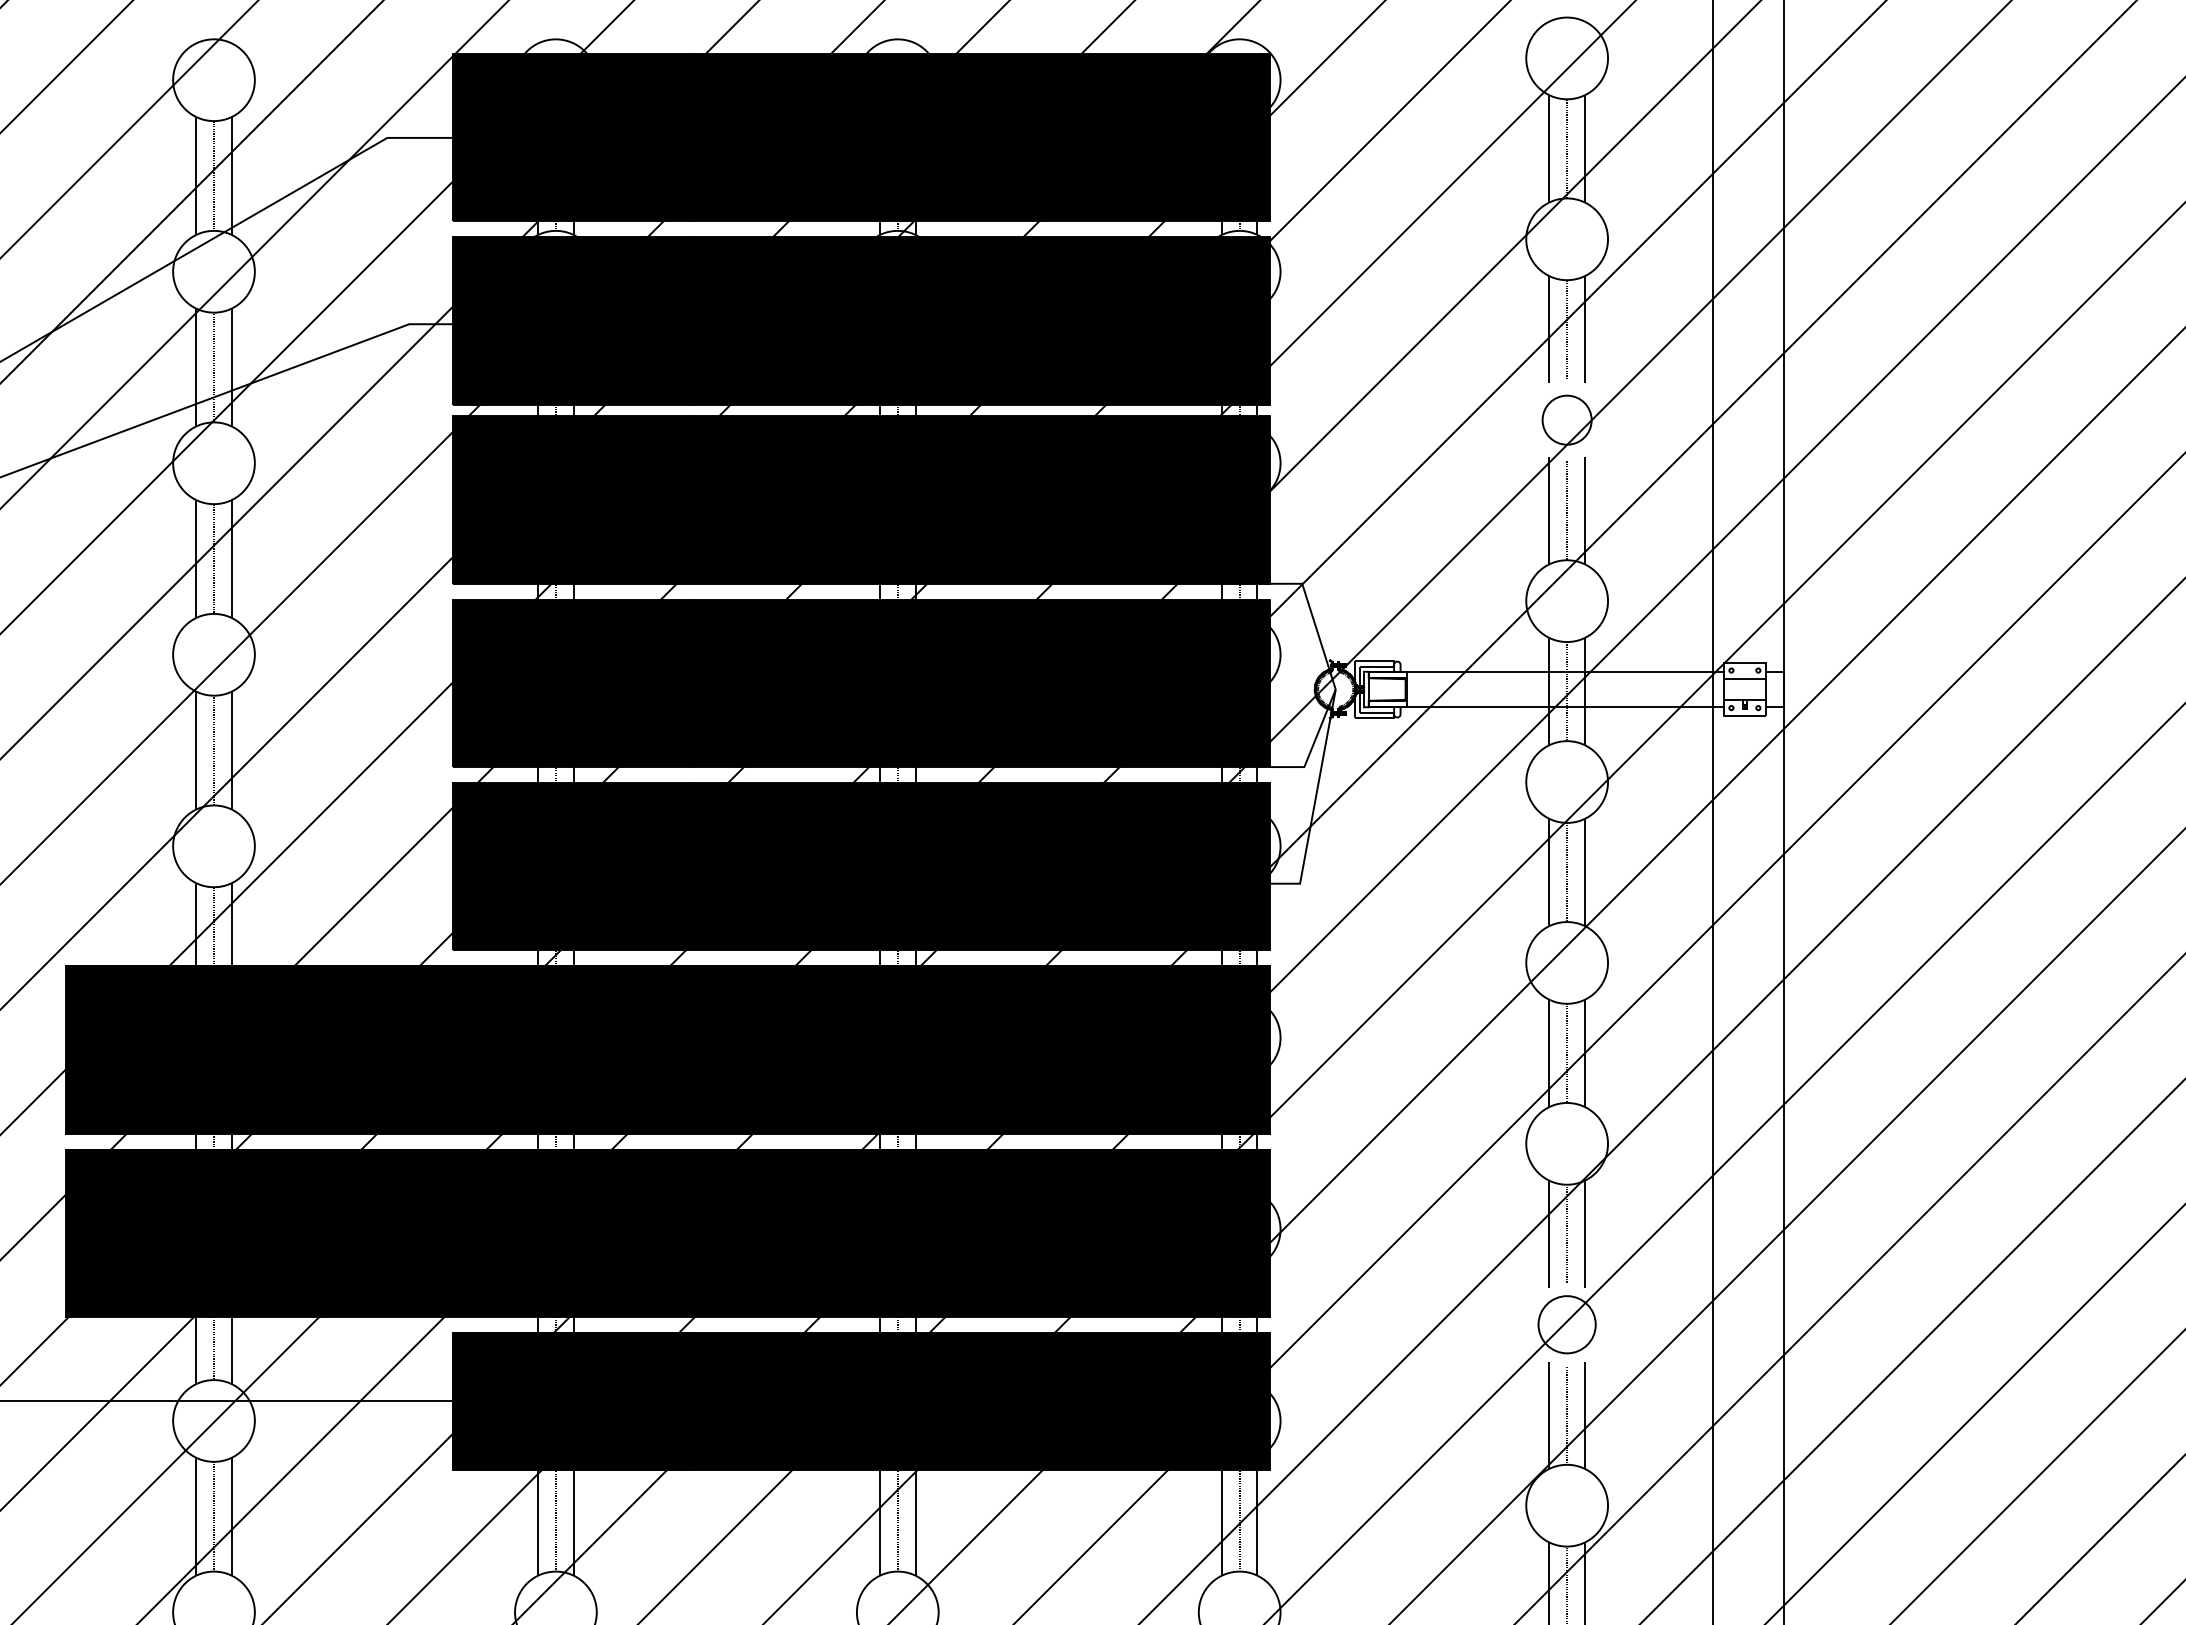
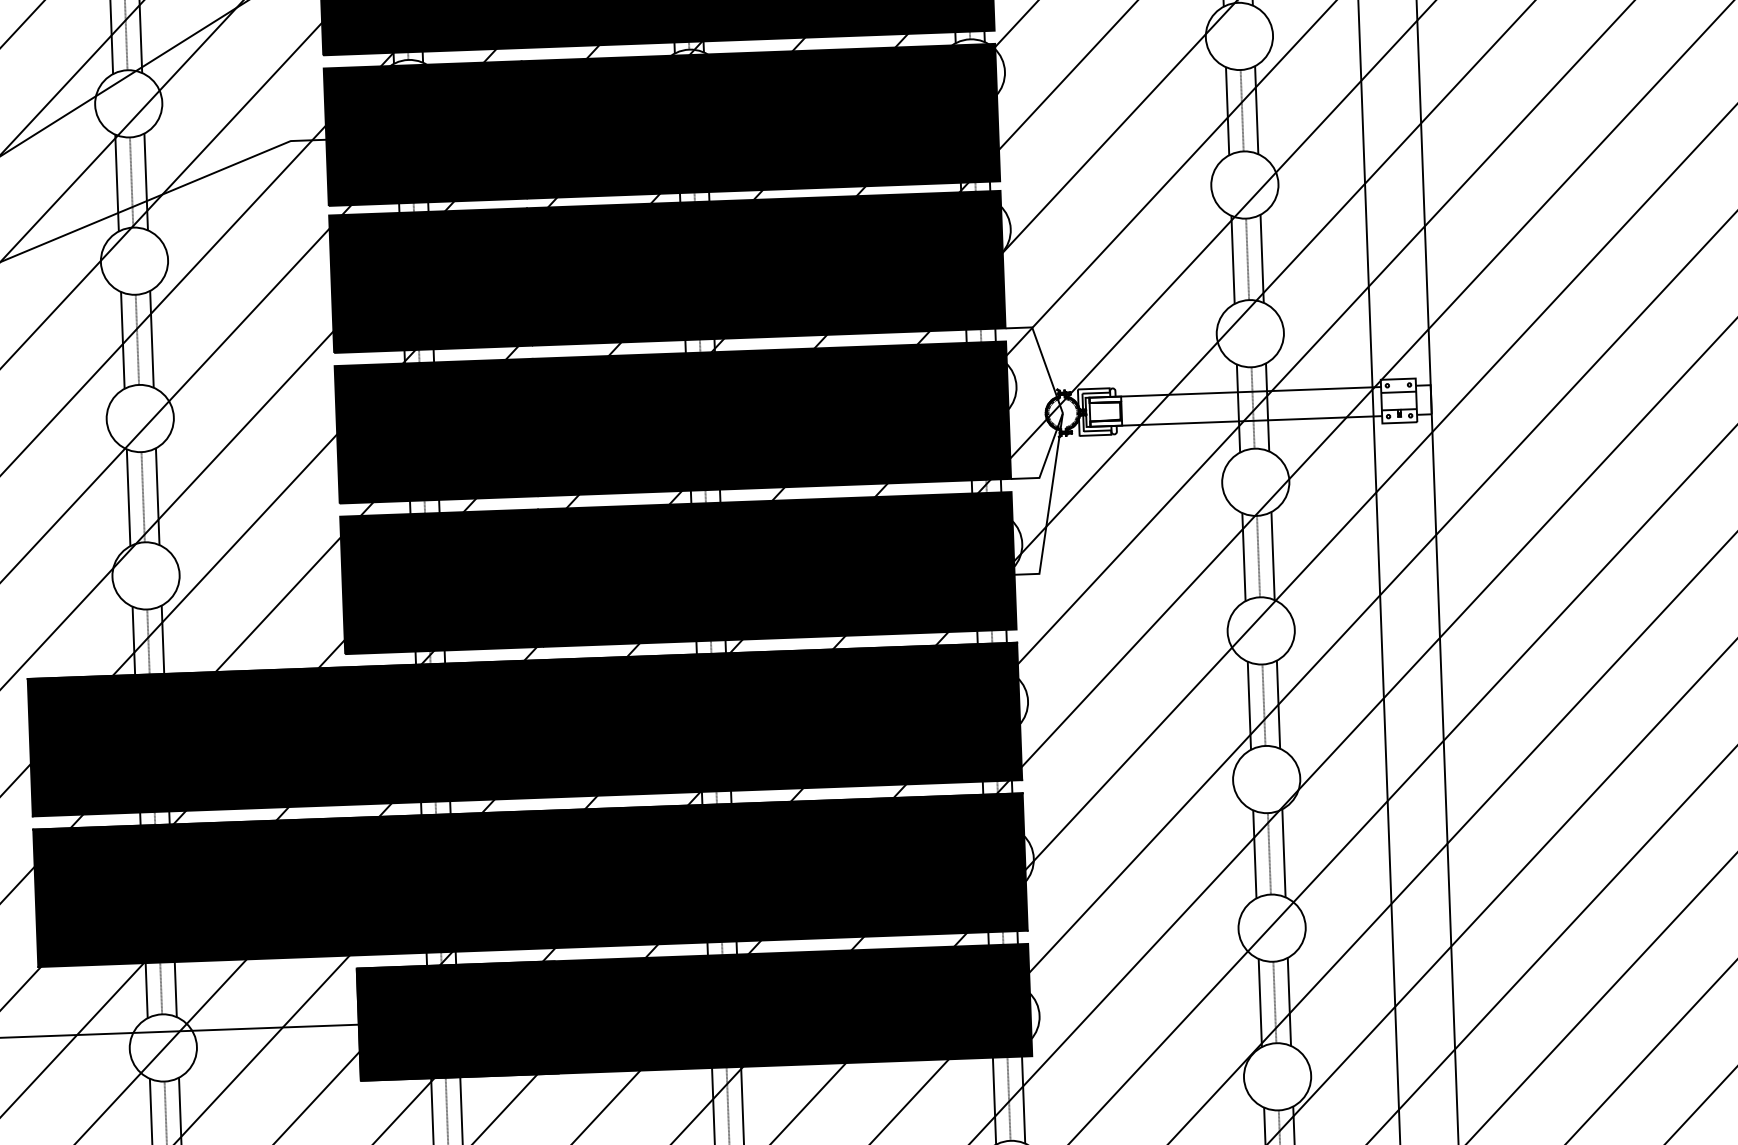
circle: (1567, 420) -> (1245, 185), size x1.67
circle: (1567, 1324) -> (1272, 927), size x1.43

